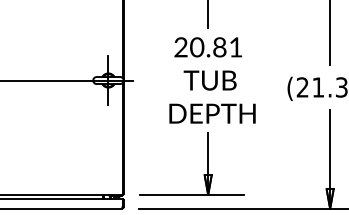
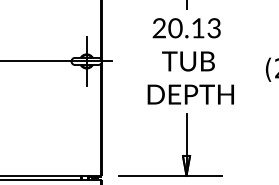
text: (227, 47) -> (205, 28), 20.81 -> 20.13

